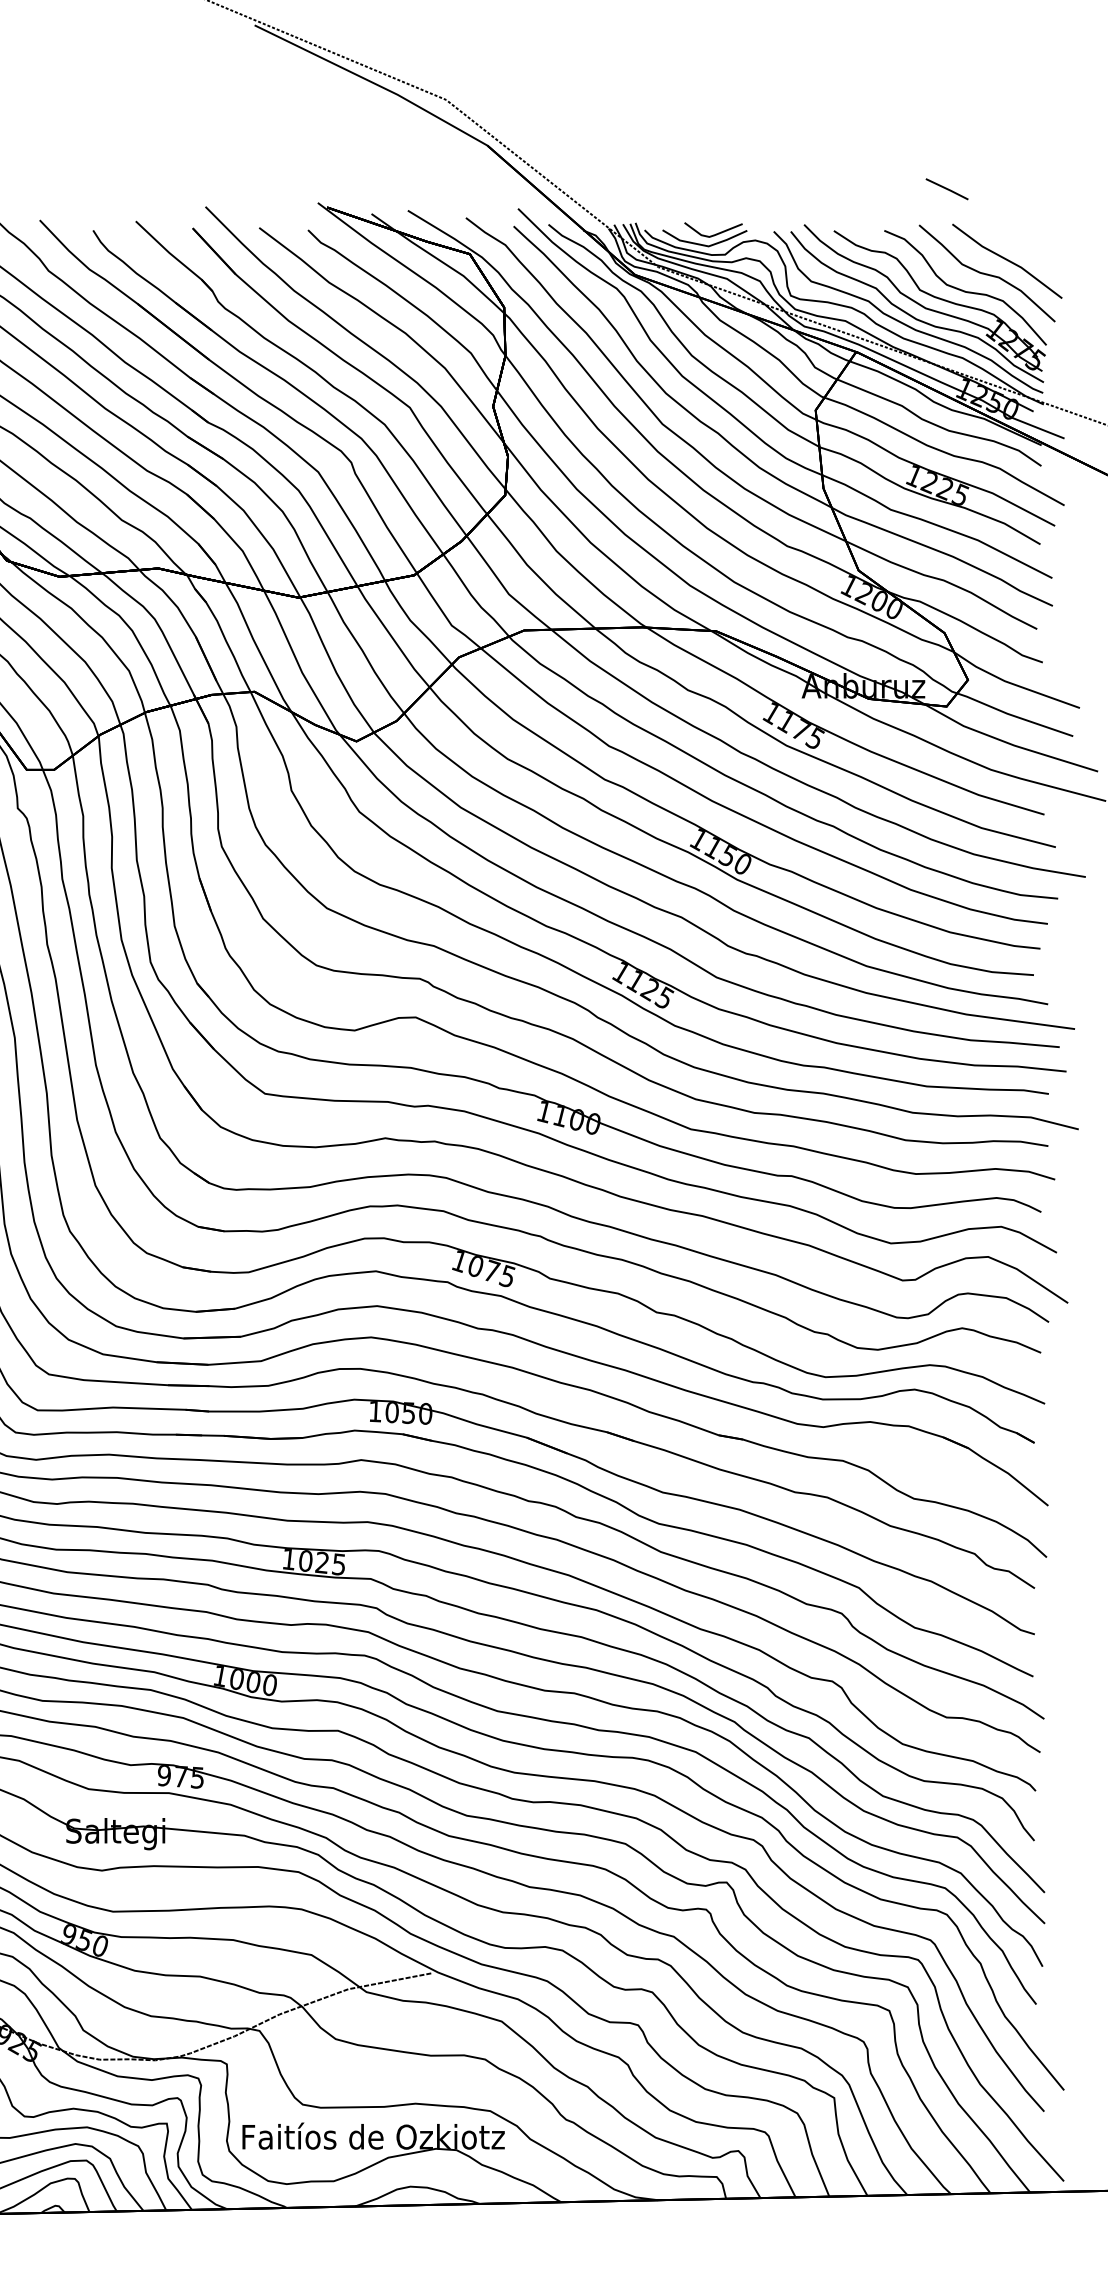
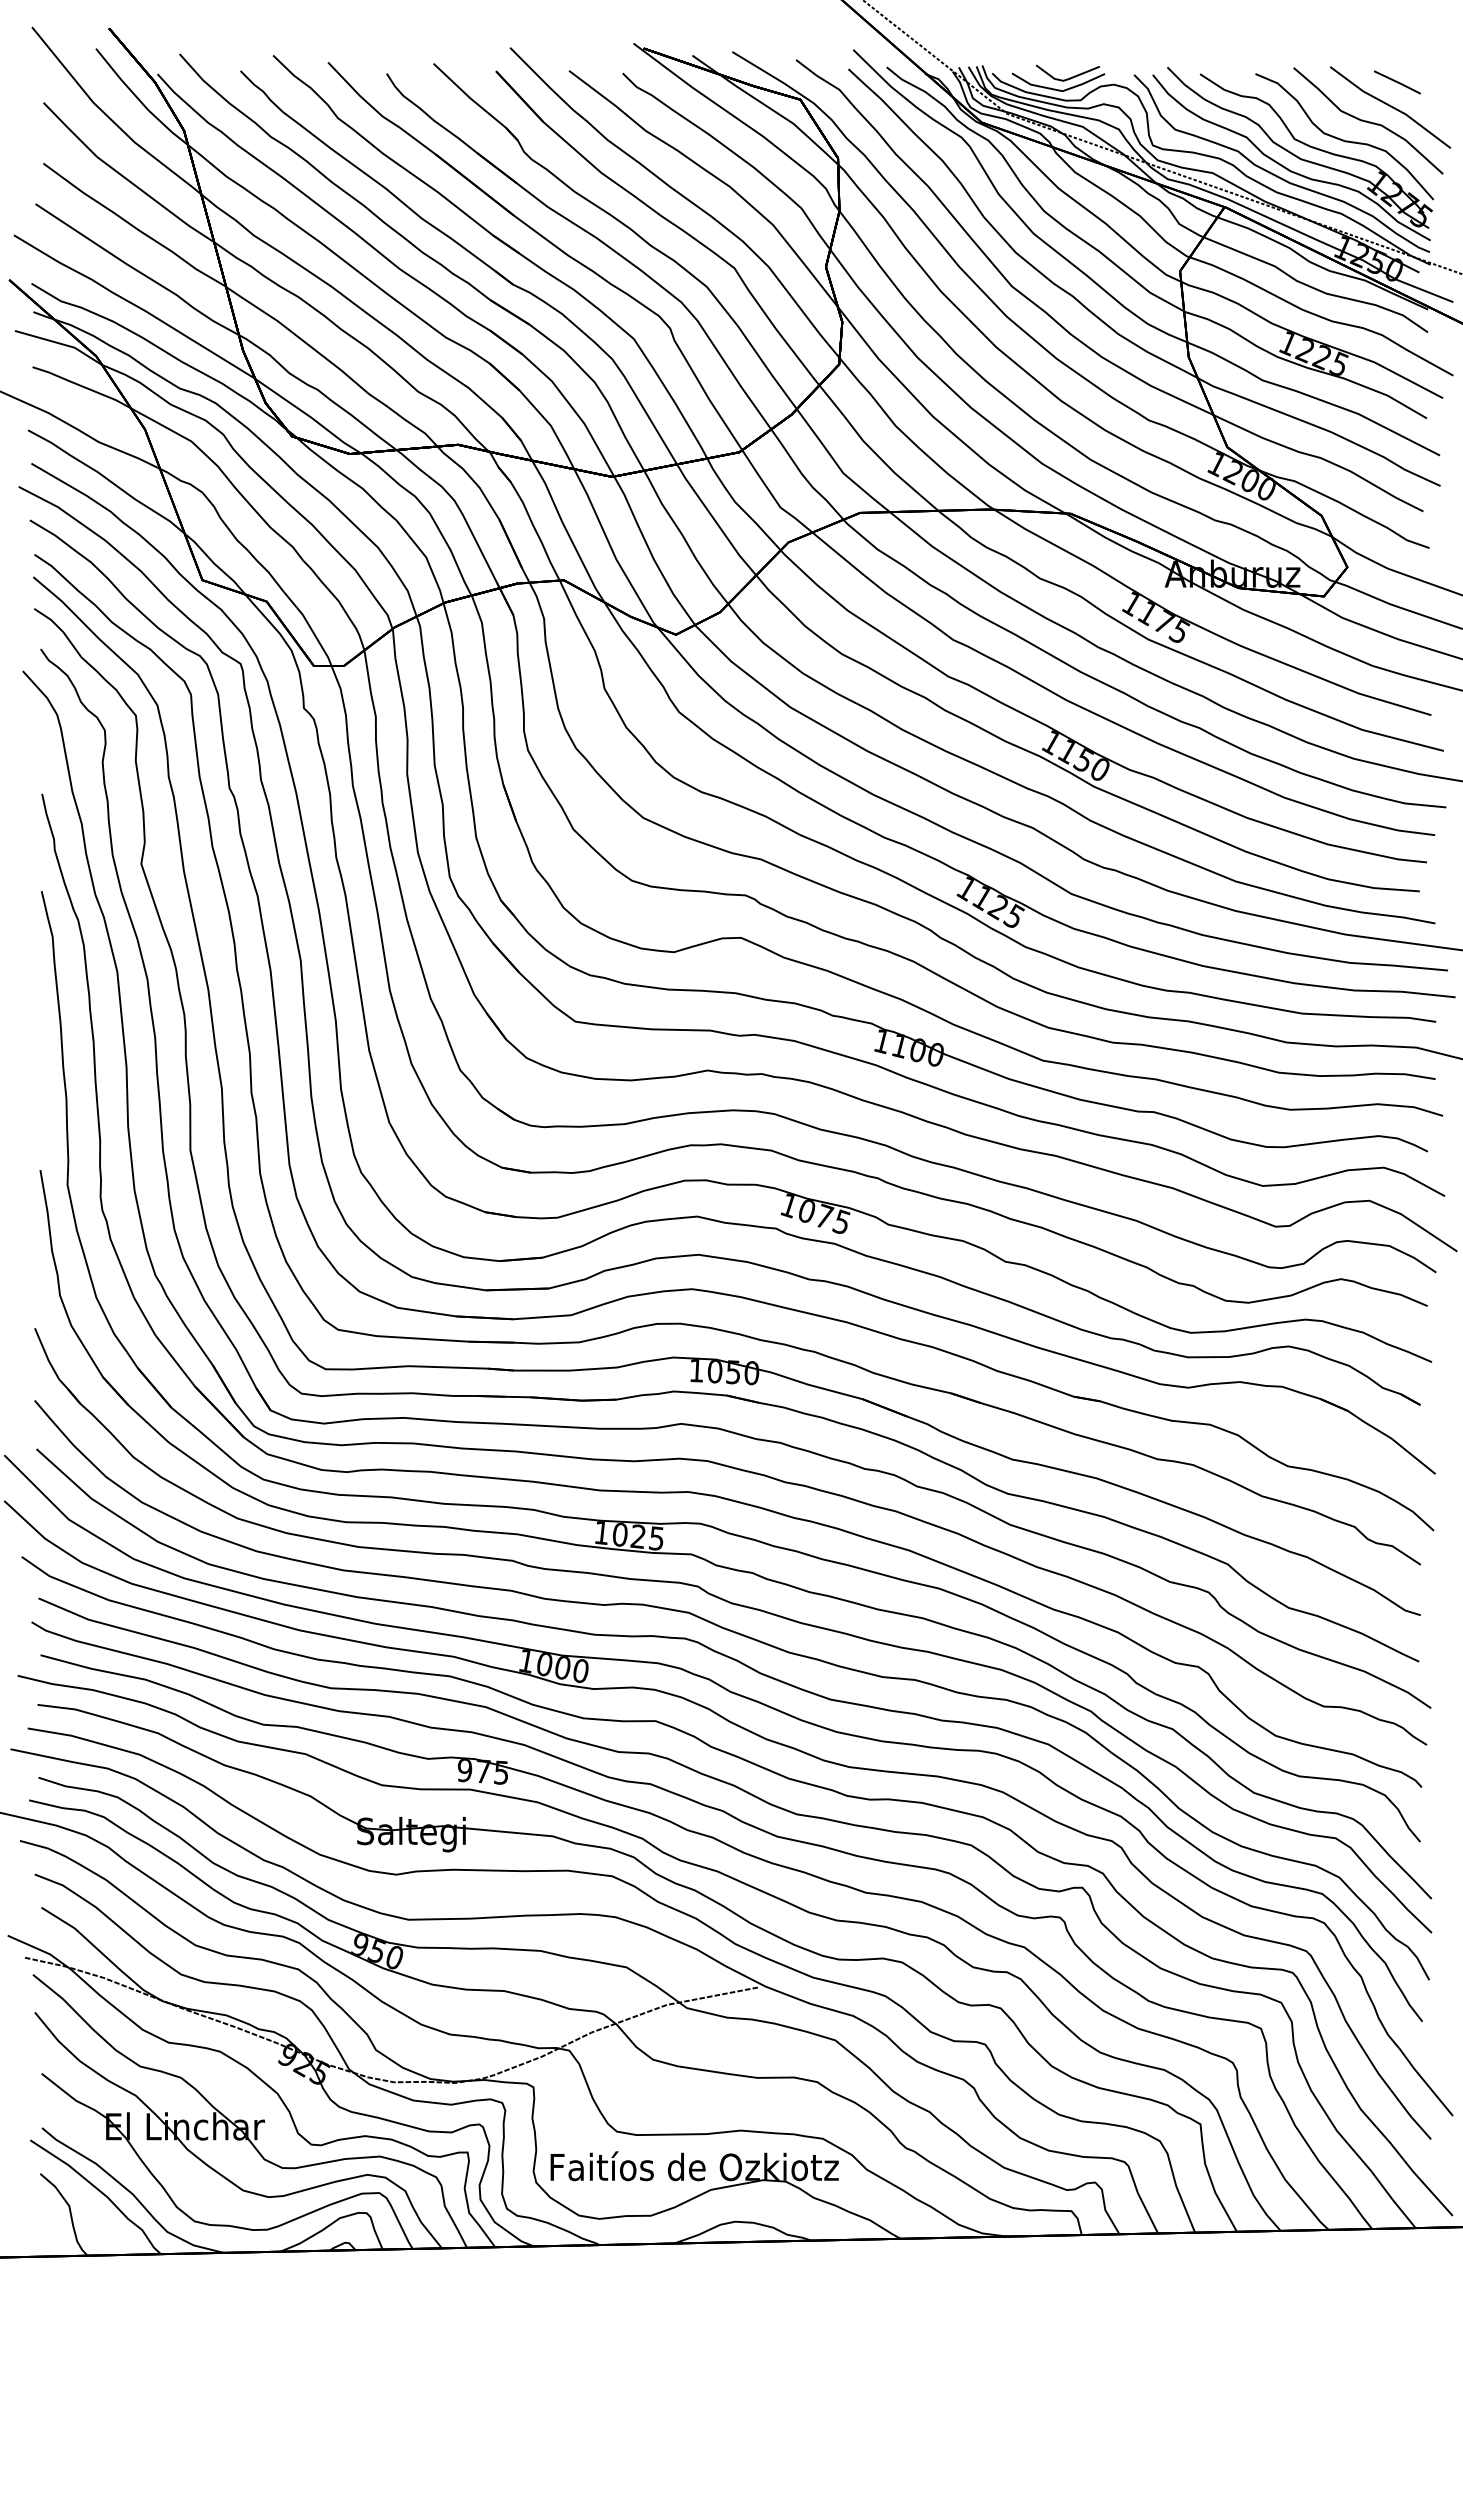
line: (947, 189) -> (1397, 82), moved

